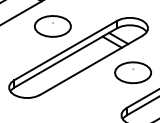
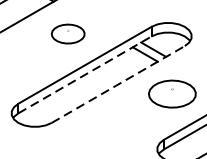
part: (52, 26) -> (67, 34), size x0.7
line: (66, 57) -> (85, 74), solid -> dashed
line: (91, 65) -> (118, 84), solid -> dashed

